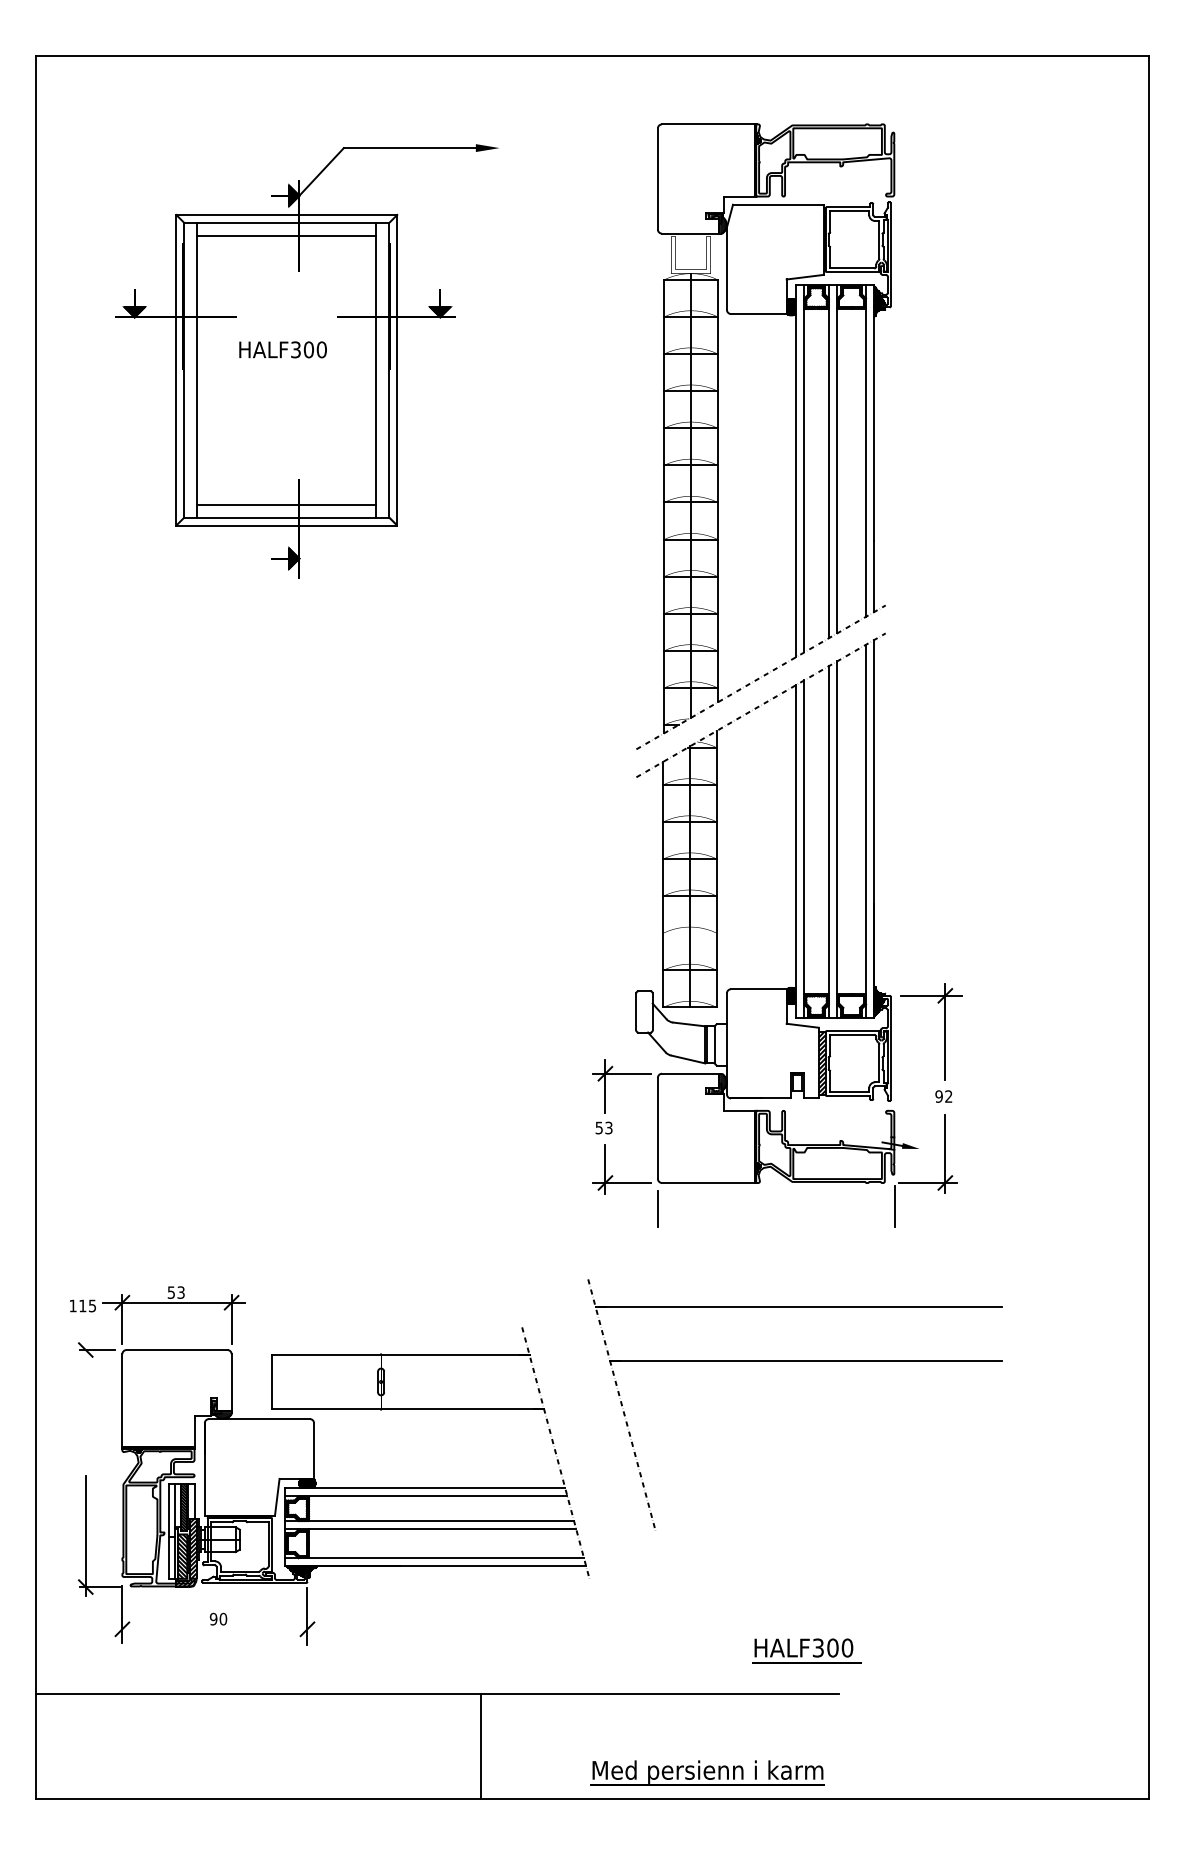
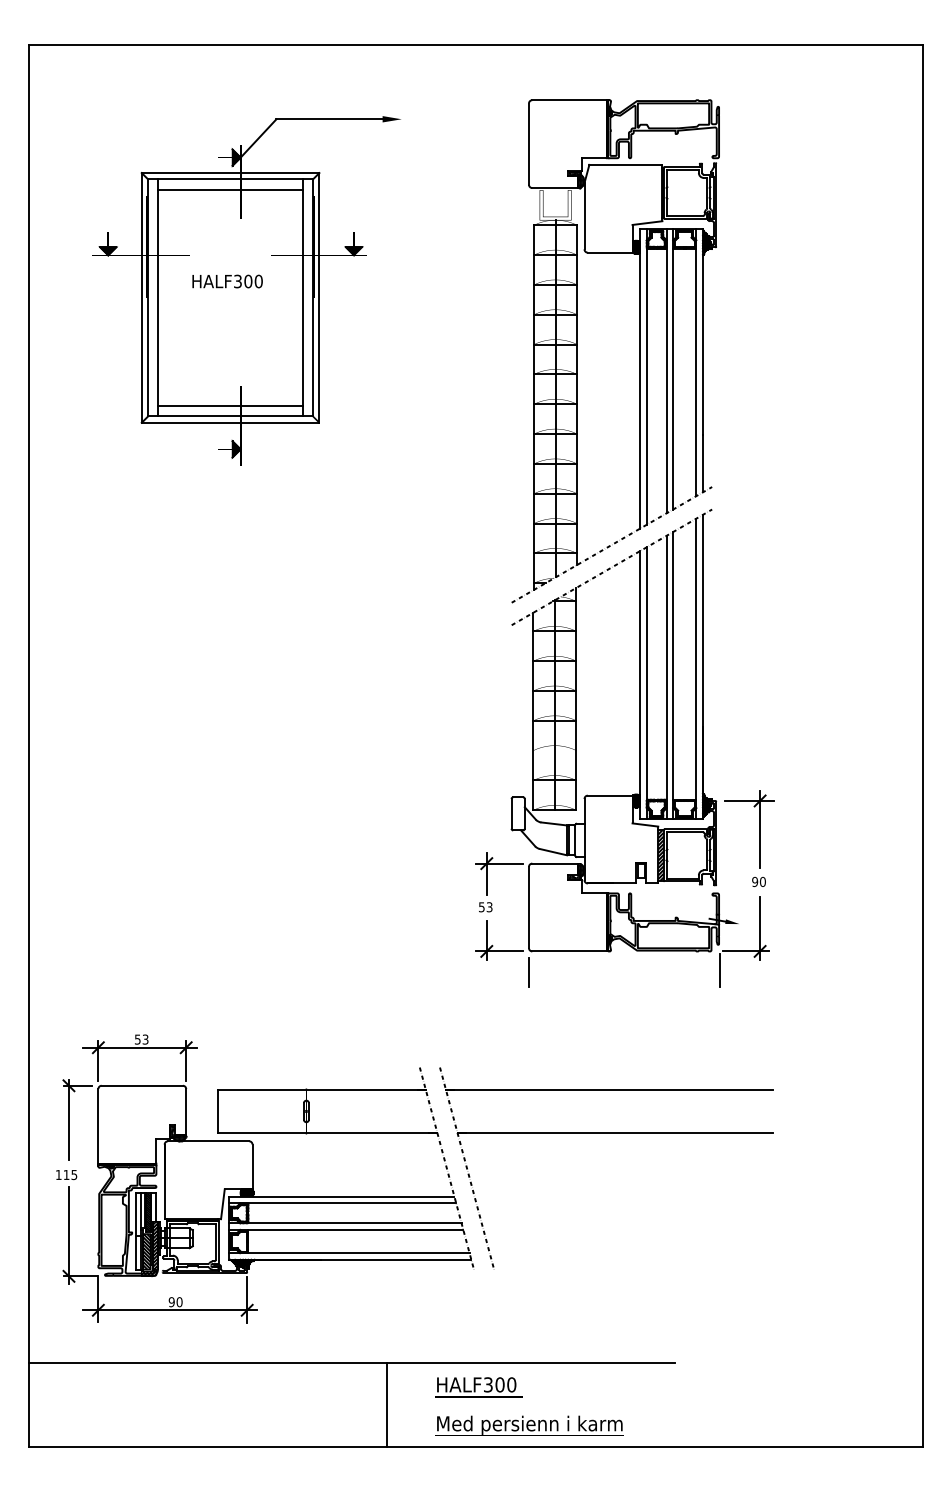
text: (948, 1096) -> (762, 881), 92 -> 90
text: (82, 1305) -> (66, 1174), moved
part: (794, 1361) -> (605, 1133), moved
line: (85, 1392) -> (68, 1119), added
line: (210, 1629) -> (169, 1310), added
text: (806, 1650) -> (478, 1386), moved
text: (707, 1772) -> (529, 1425), moved

